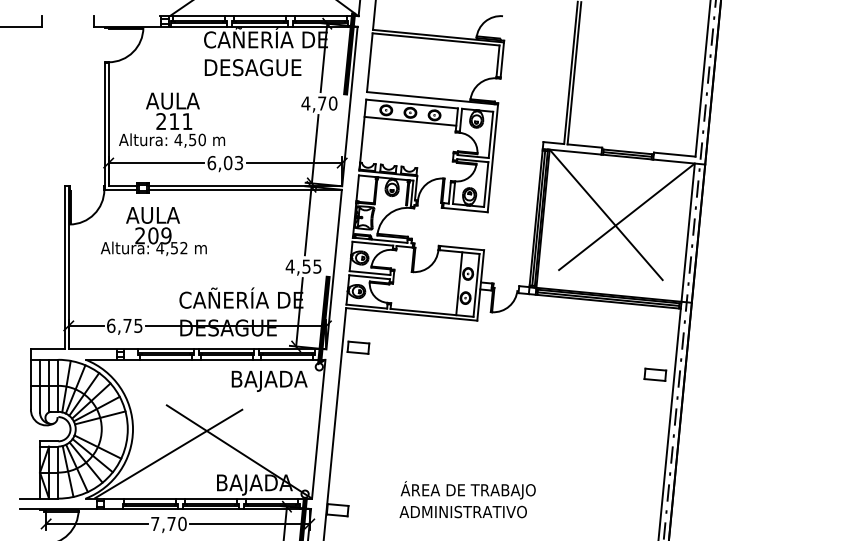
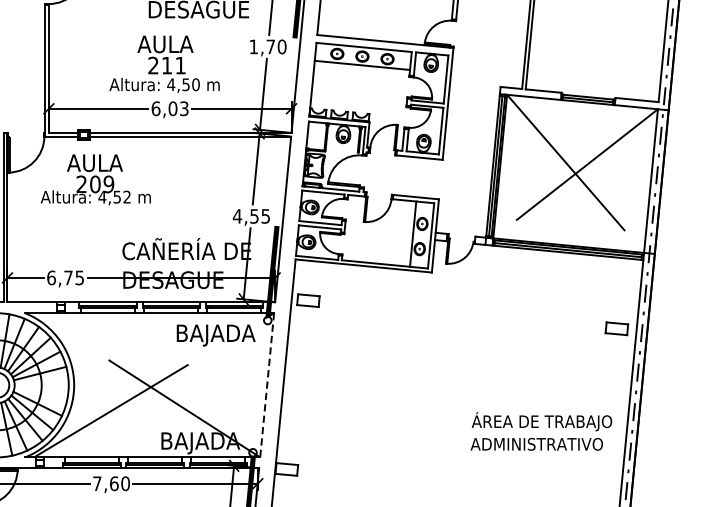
text: (305, 103) -> (253, 46), 4,70 -> 1,70
text: (172, 119) -> (165, 63), moved
line: (318, 429) -> (266, 385), solid -> dashed
text: (467, 499) -> (541, 431), moved
text: (171, 523) -> (114, 483), 7,70 -> 7,60

